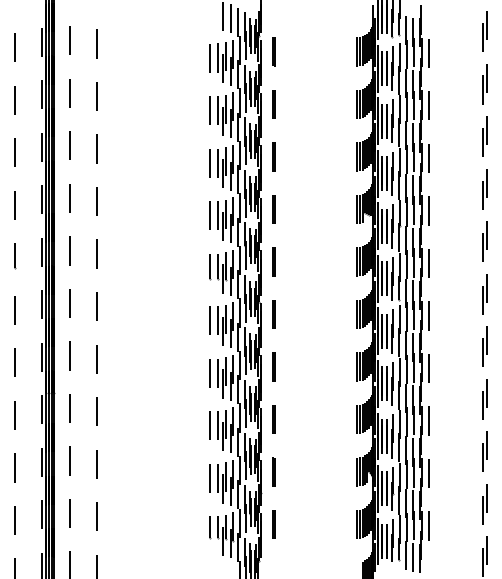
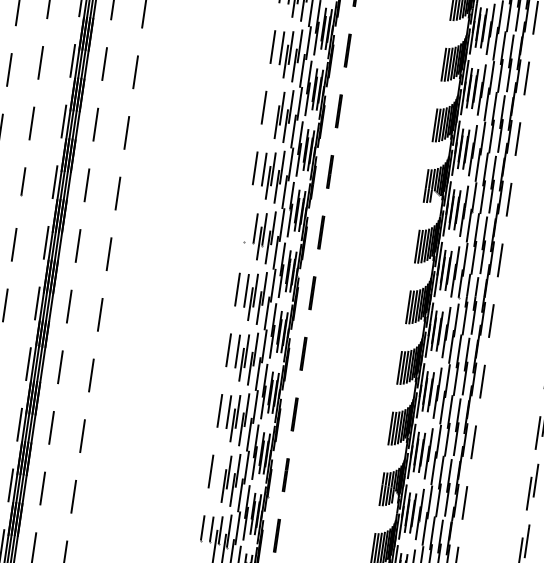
line: (217, 162) -> (272, 108), removed
line: (210, 266) -> (247, 227), removed
line: (217, 477) -> (219, 471), removed

